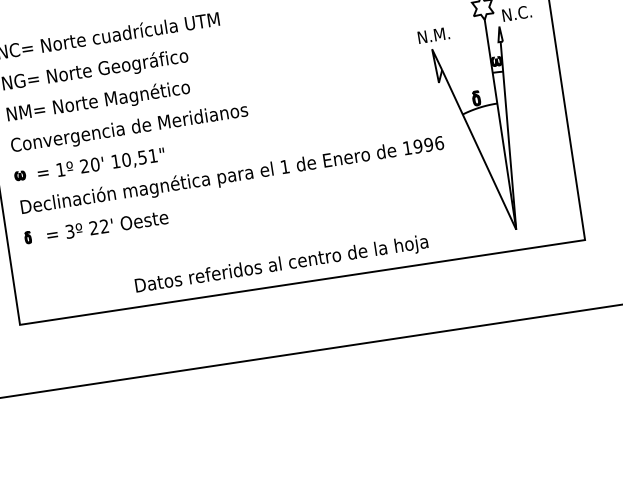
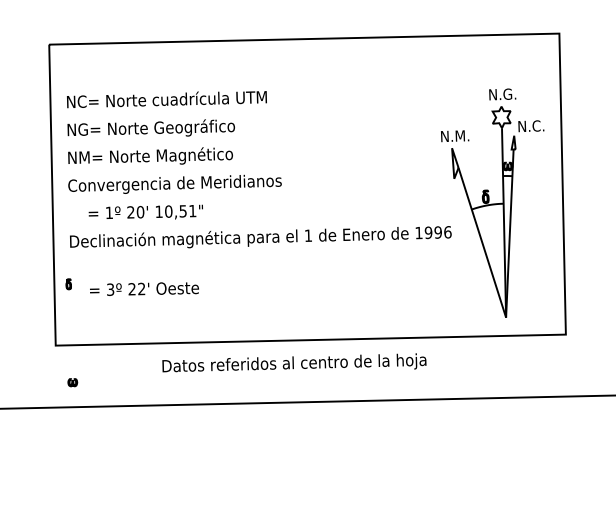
part: (19, 175) -> (72, 382), moved
text: (107, 225) -> (144, 288), moved
part: (27, 237) -> (68, 284), moved
text: (281, 262) -> (294, 362), moved

